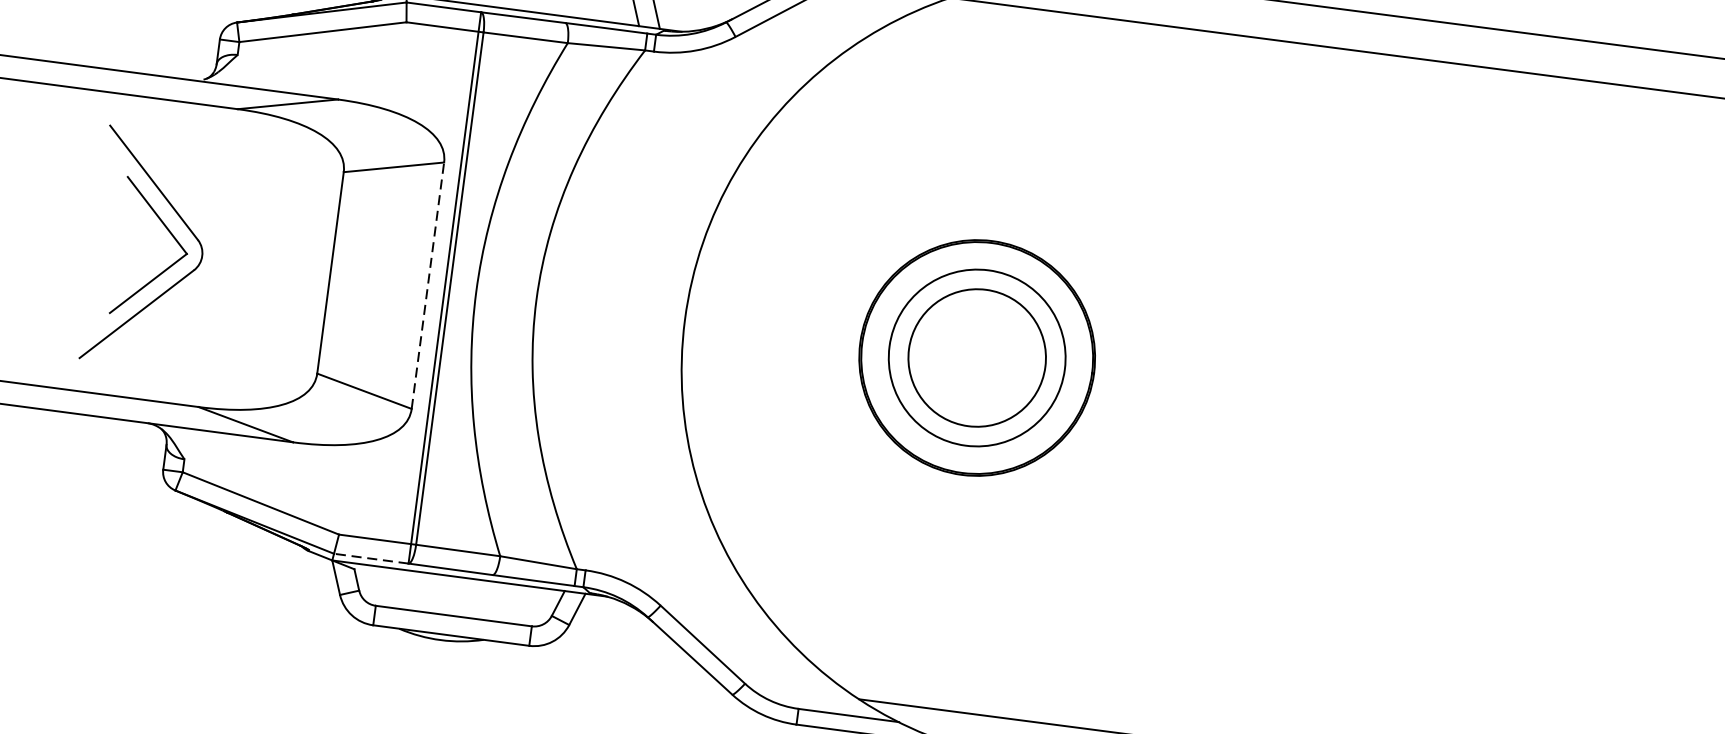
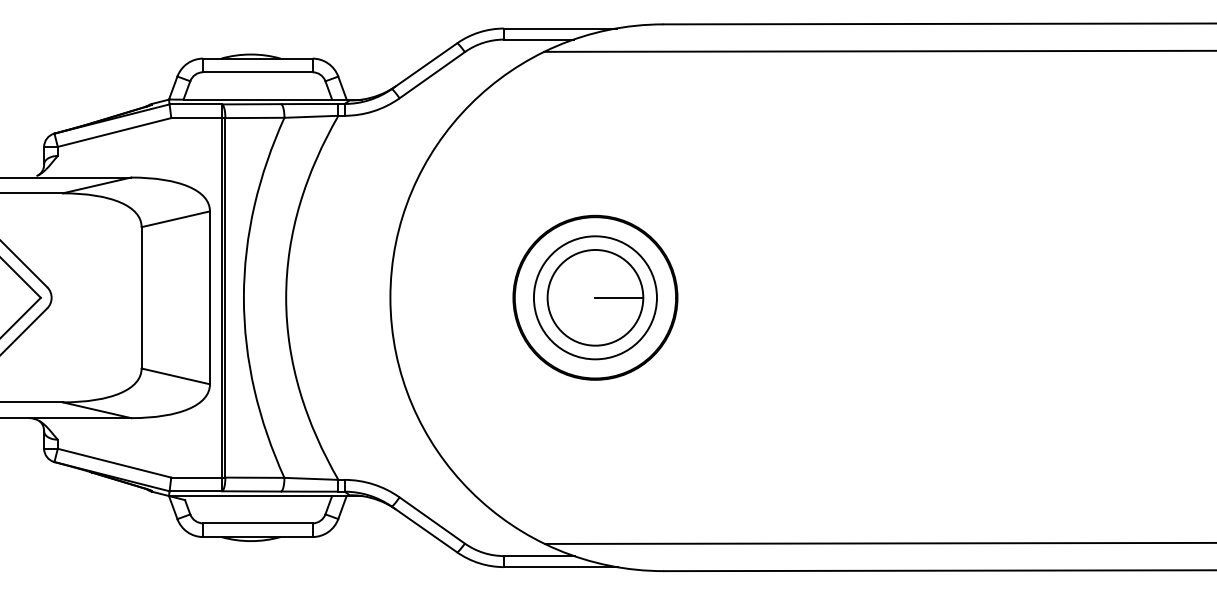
line: (427, 285) -> (209, 297), dashed -> solid
line: (1011, 362) -> (619, 297), added
line: (370, 558) -> (195, 491), dashed -> solid

